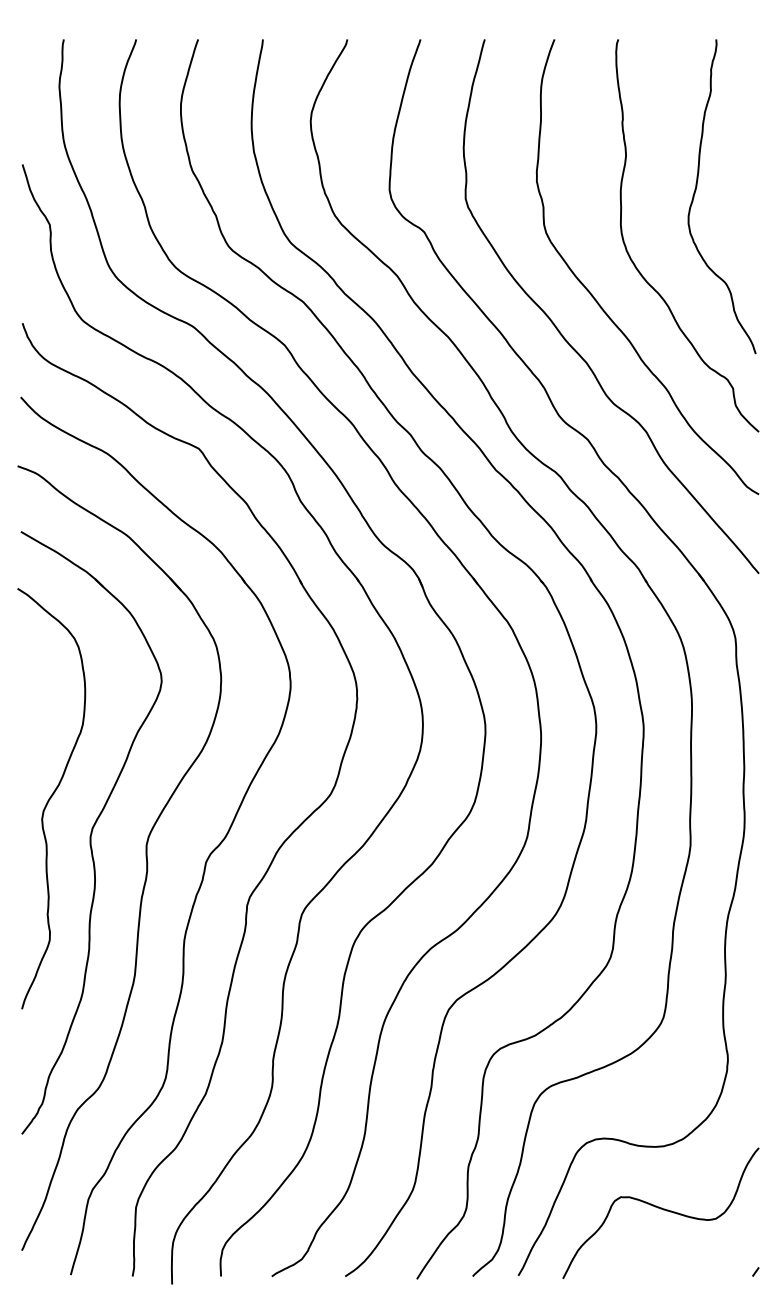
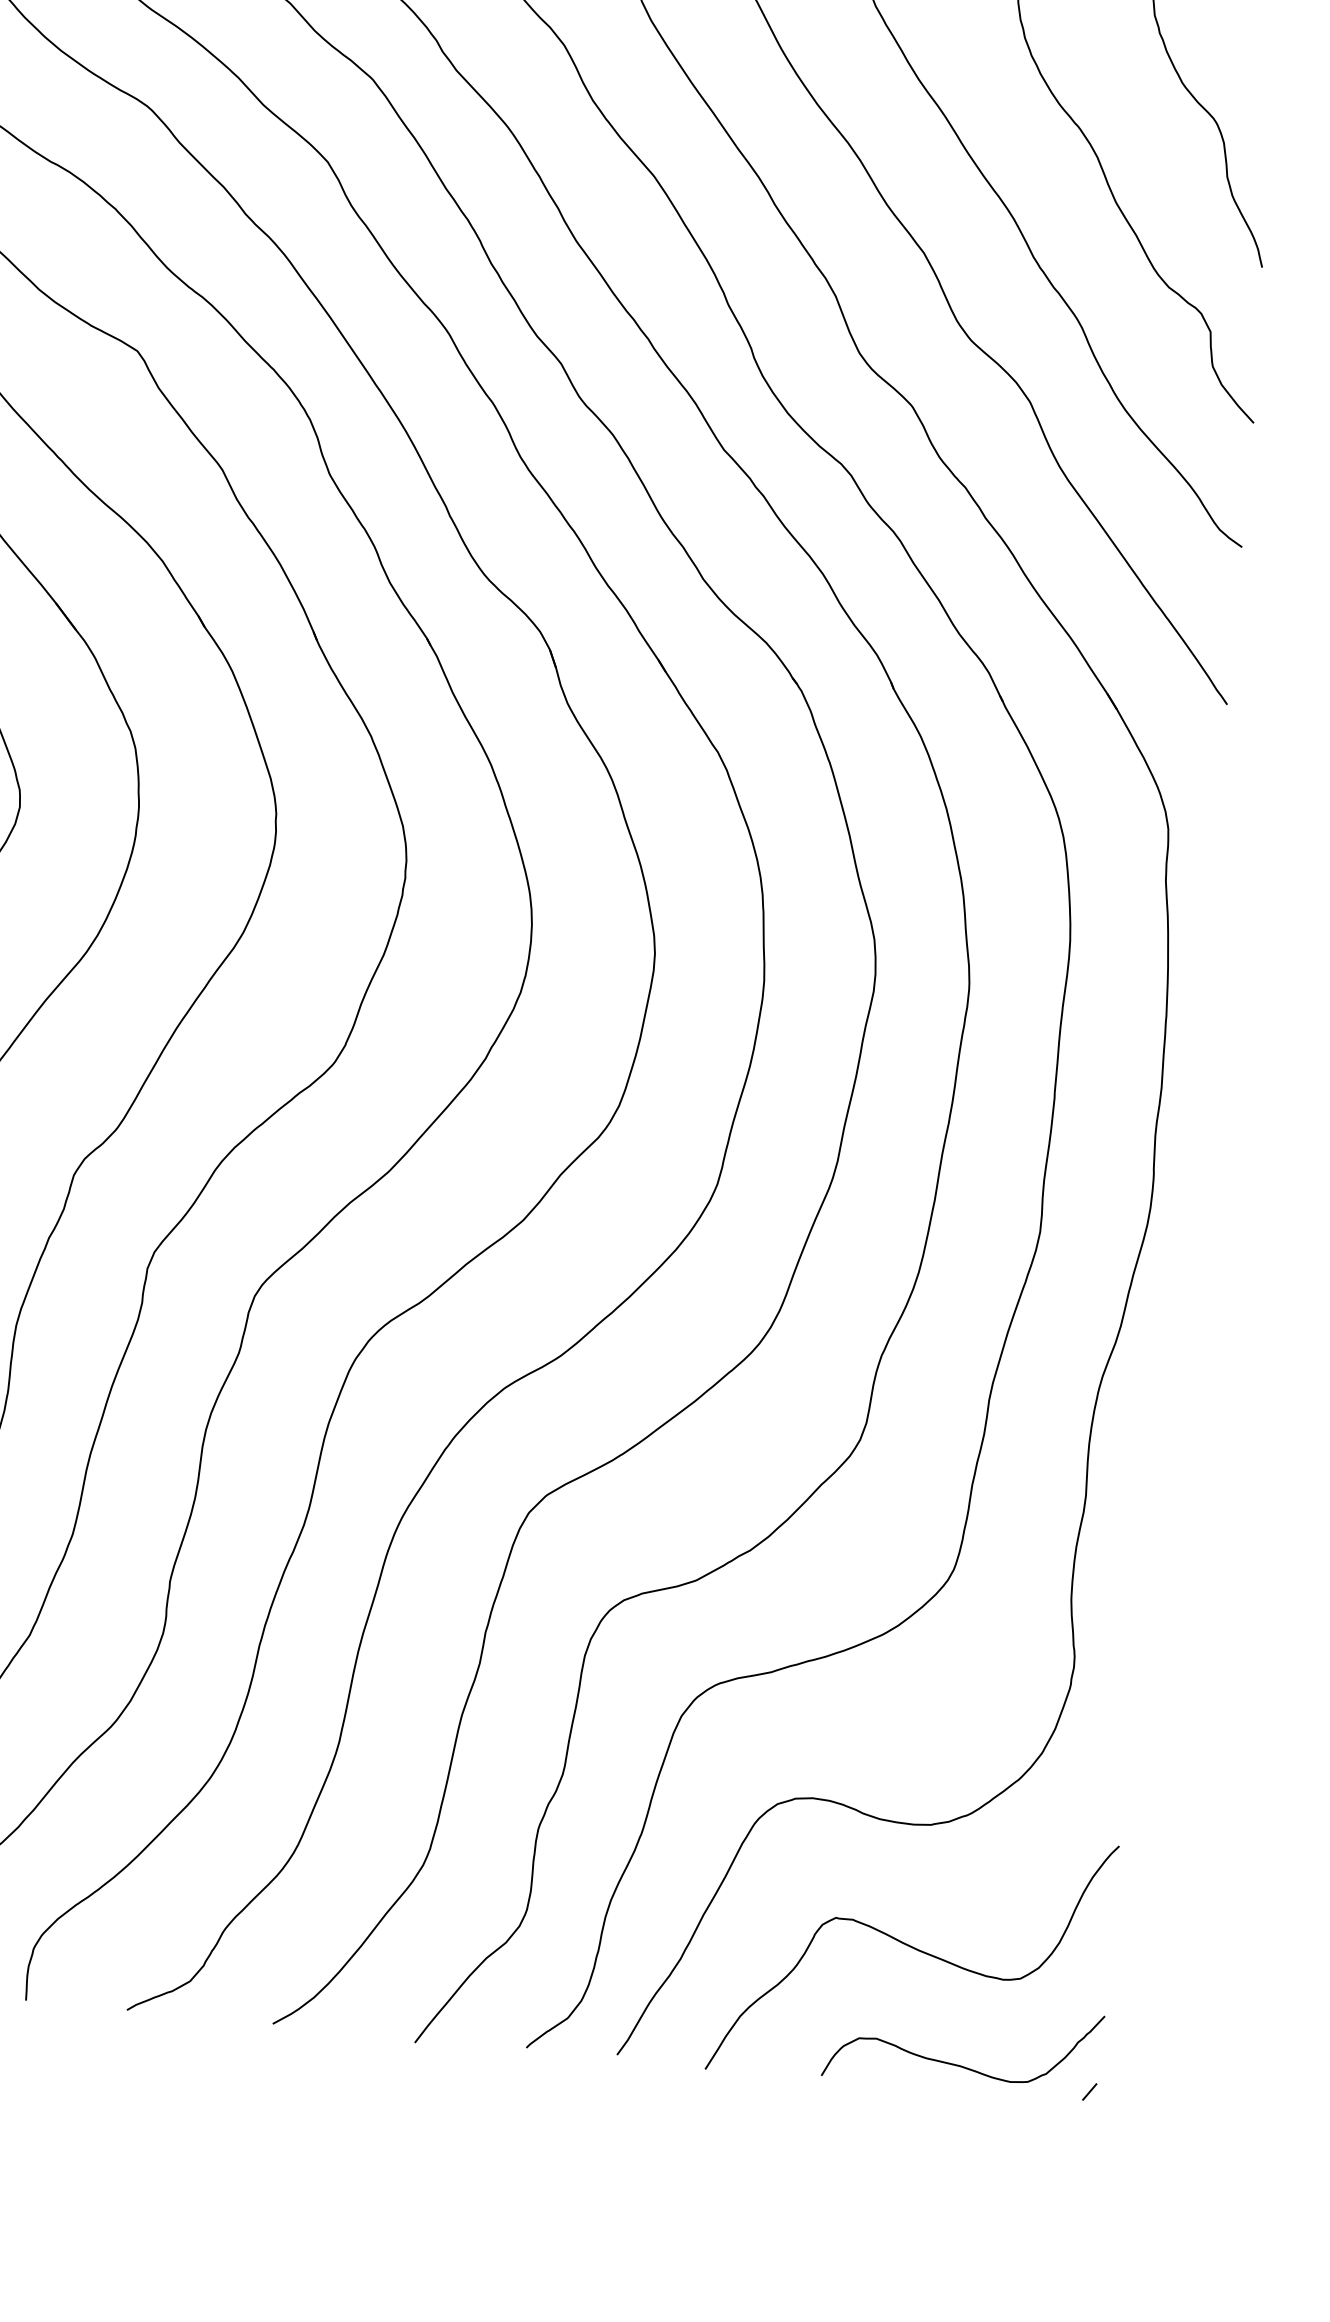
curve: (686, 1263) -> (953, 2062), added

